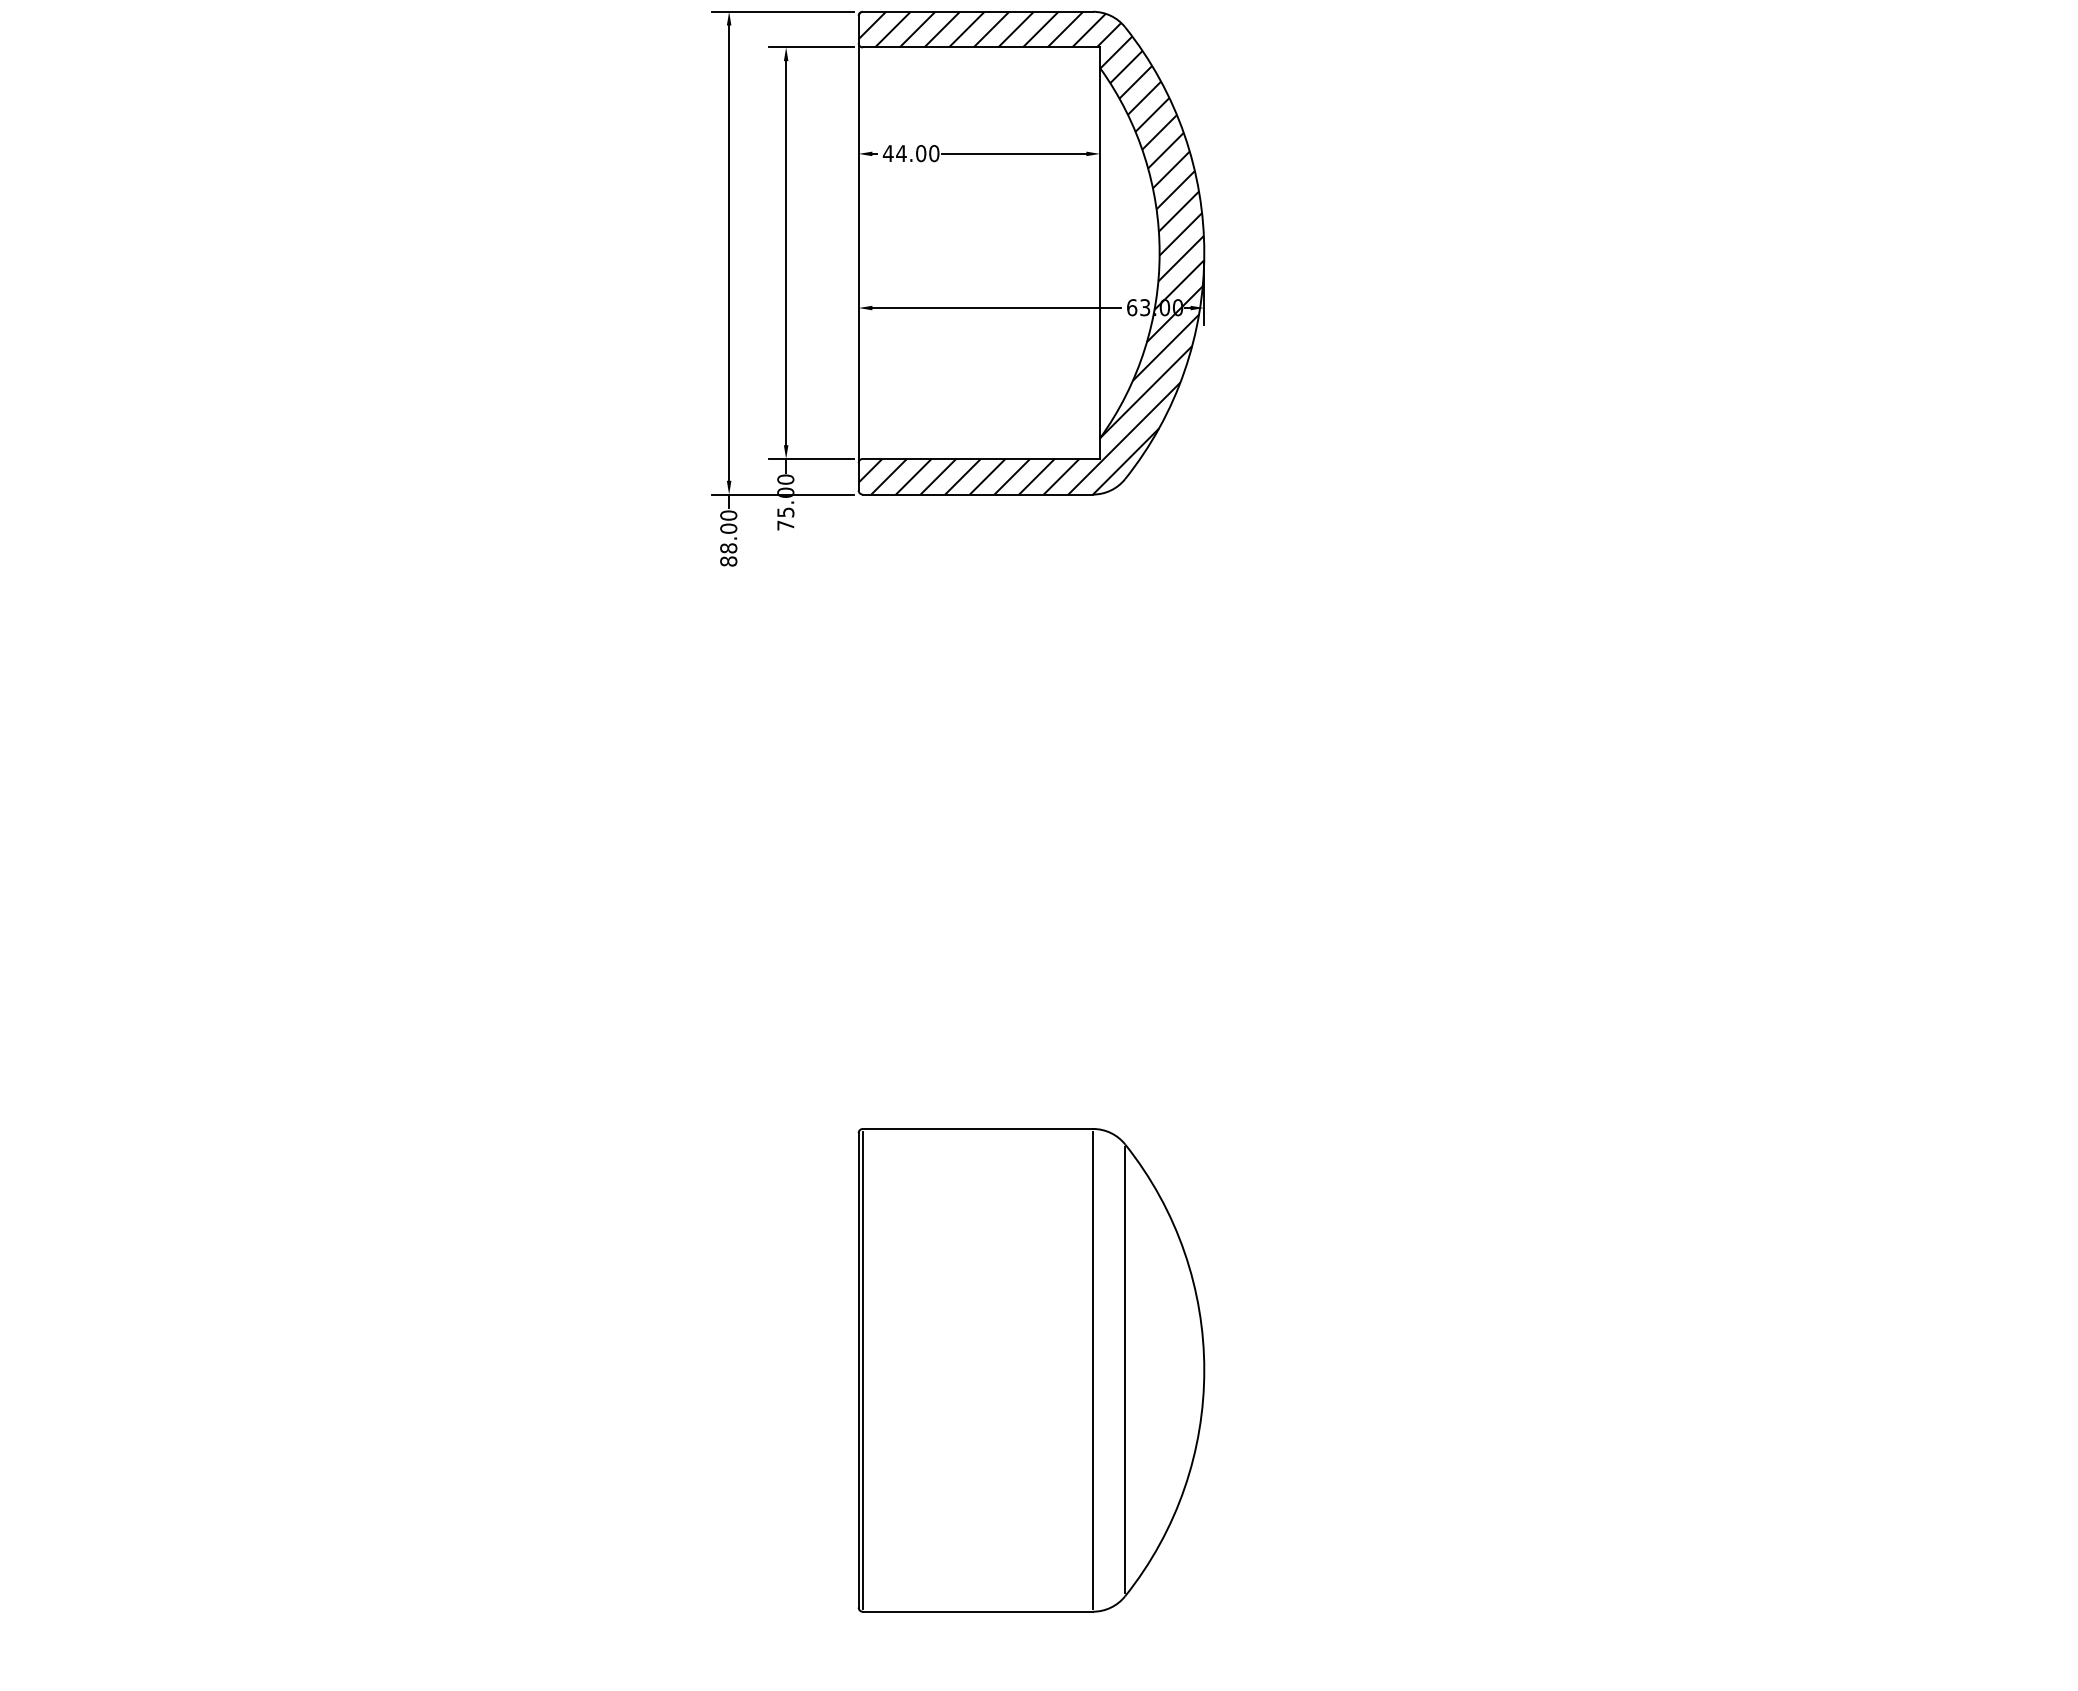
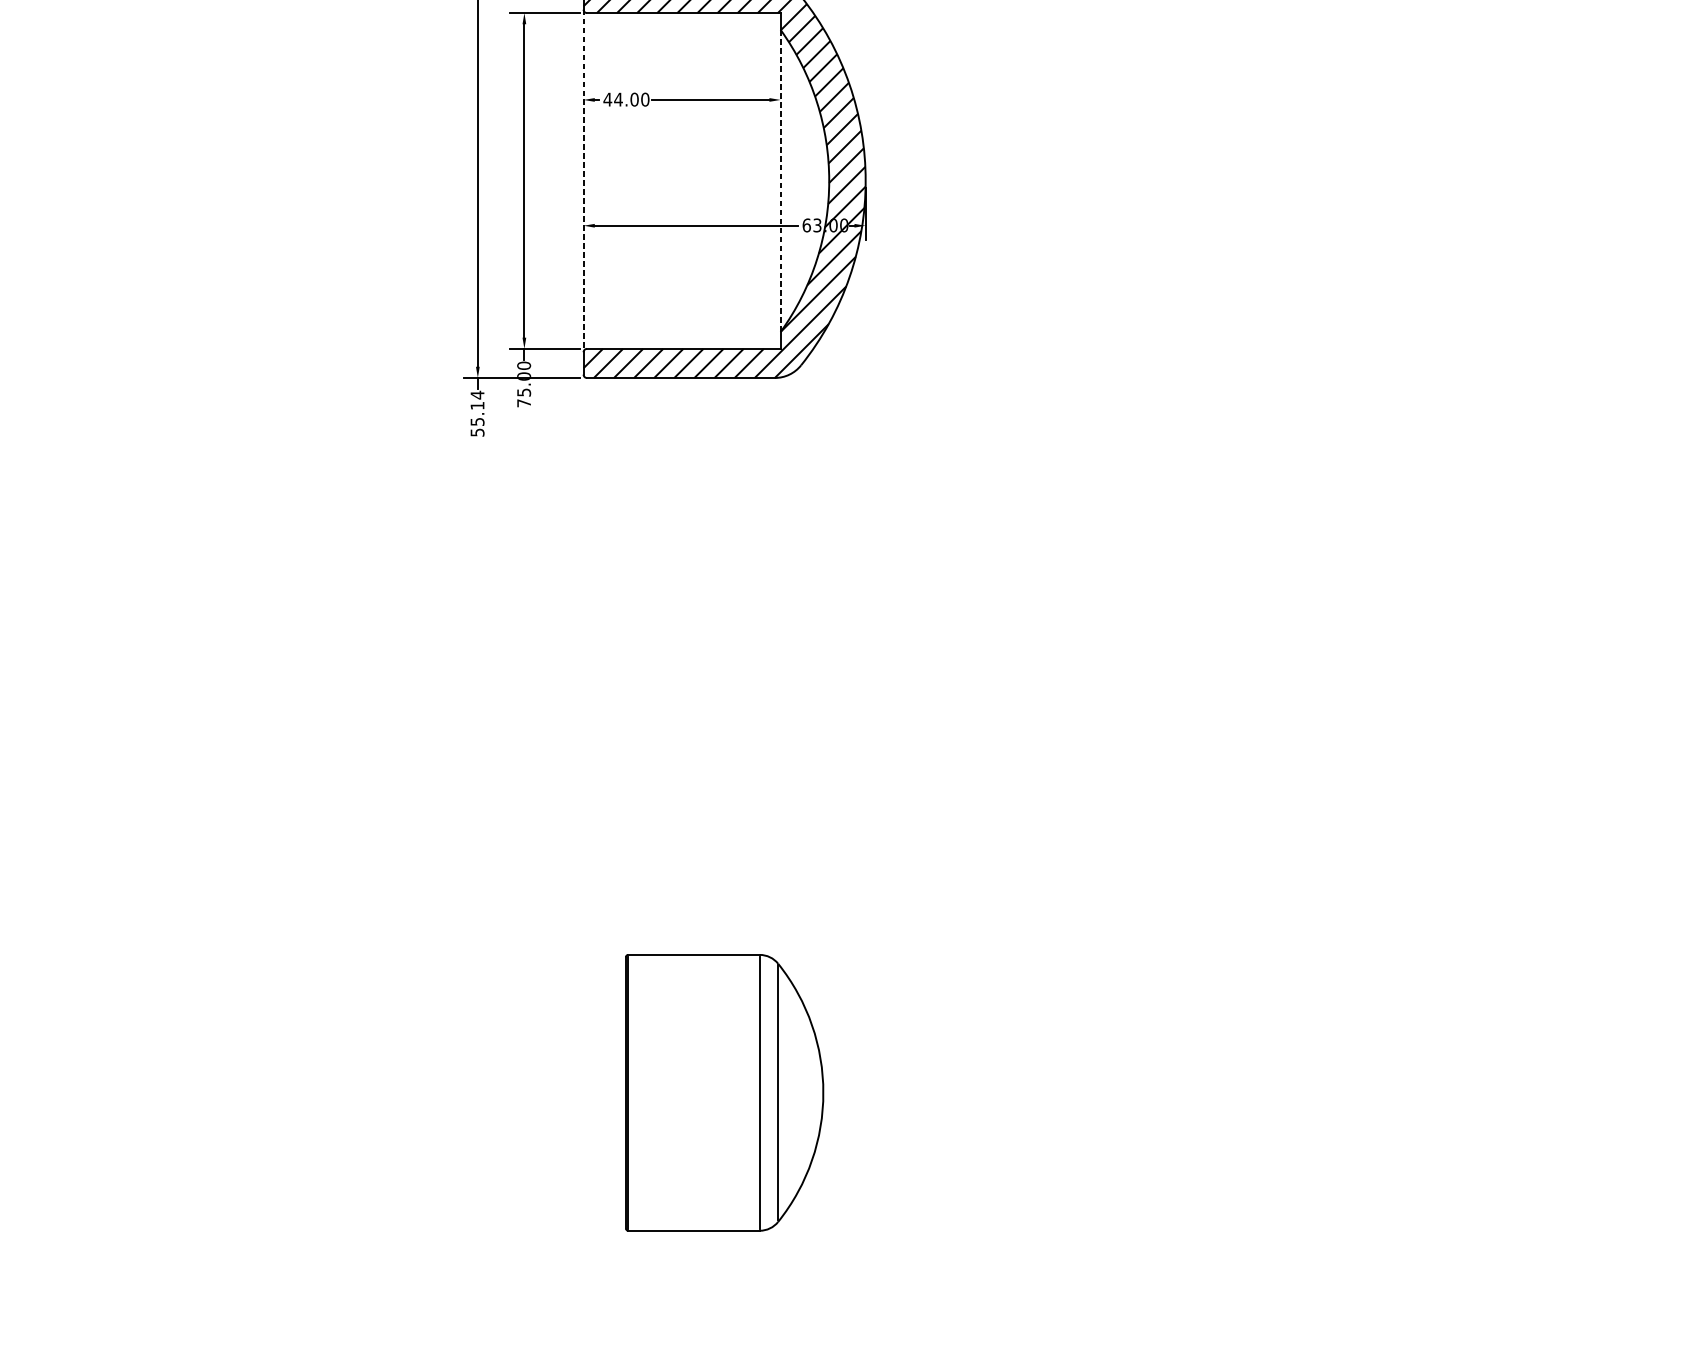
line: (1100, 252) -> (780, 180), solid -> dashed
line: (858, 253) -> (583, 181), solid -> dashed
text: (728, 538) -> (477, 413), 88.00 -> 55.14
part: (1031, 1370) -> (724, 1092), size x0.7

